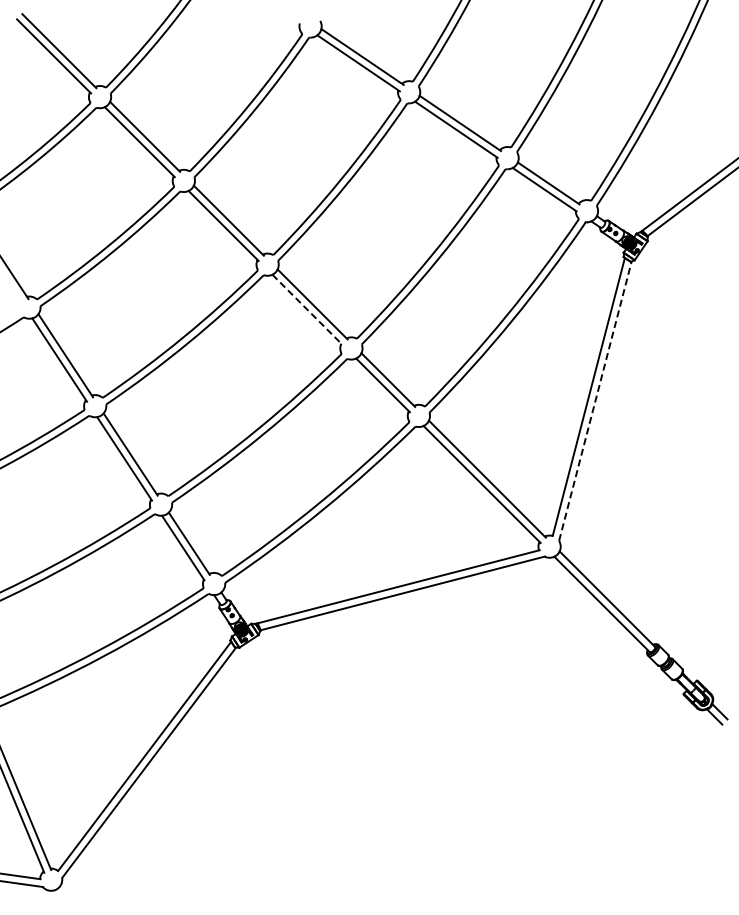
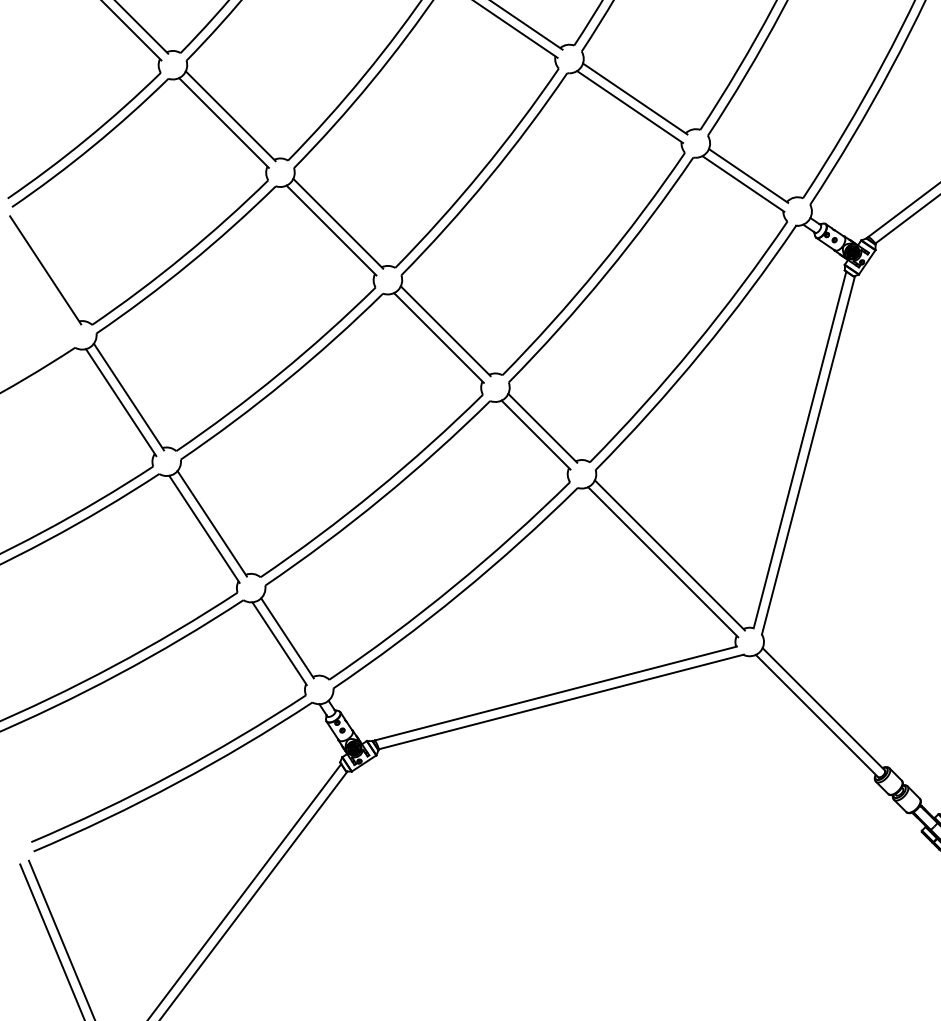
line: (307, 310) -> (439, 338), dashed -> solid
line: (595, 400) -> (808, 454), dashed -> solid

